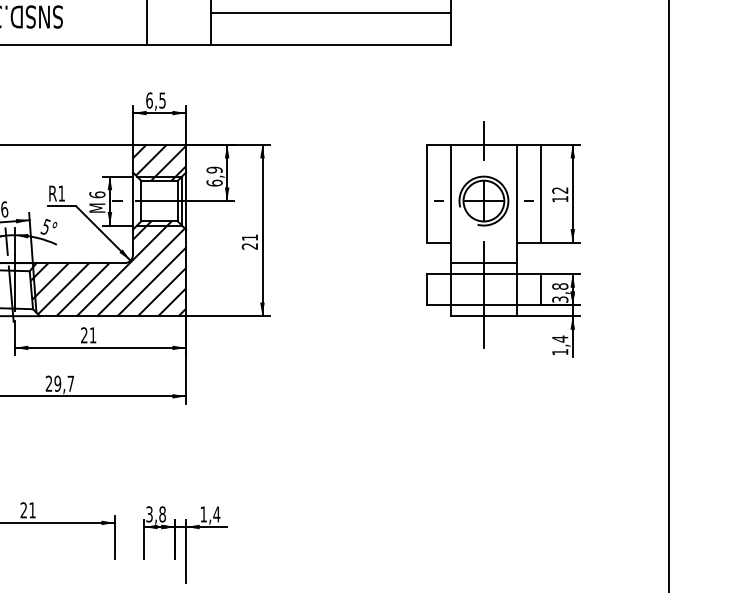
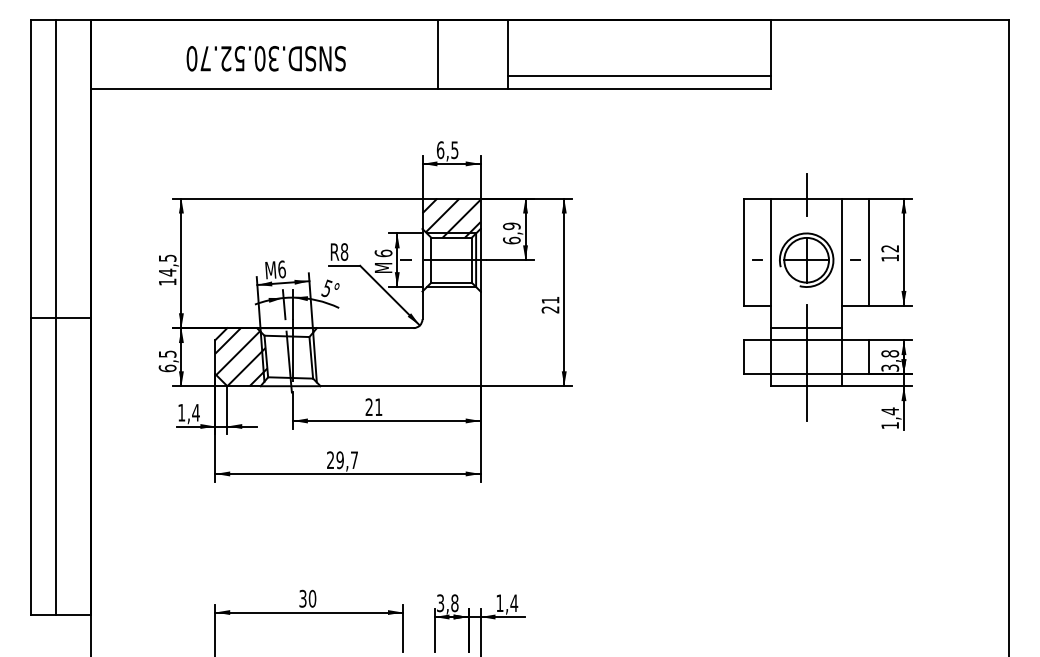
line: (330, 13) -> (638, 75), moved
text: (61, 193) -> (344, 251), R1 -> R8
hatch: (108, 268) -> (395, 334), removed
text: (27, 510) -> (307, 598), 21 -> 30

